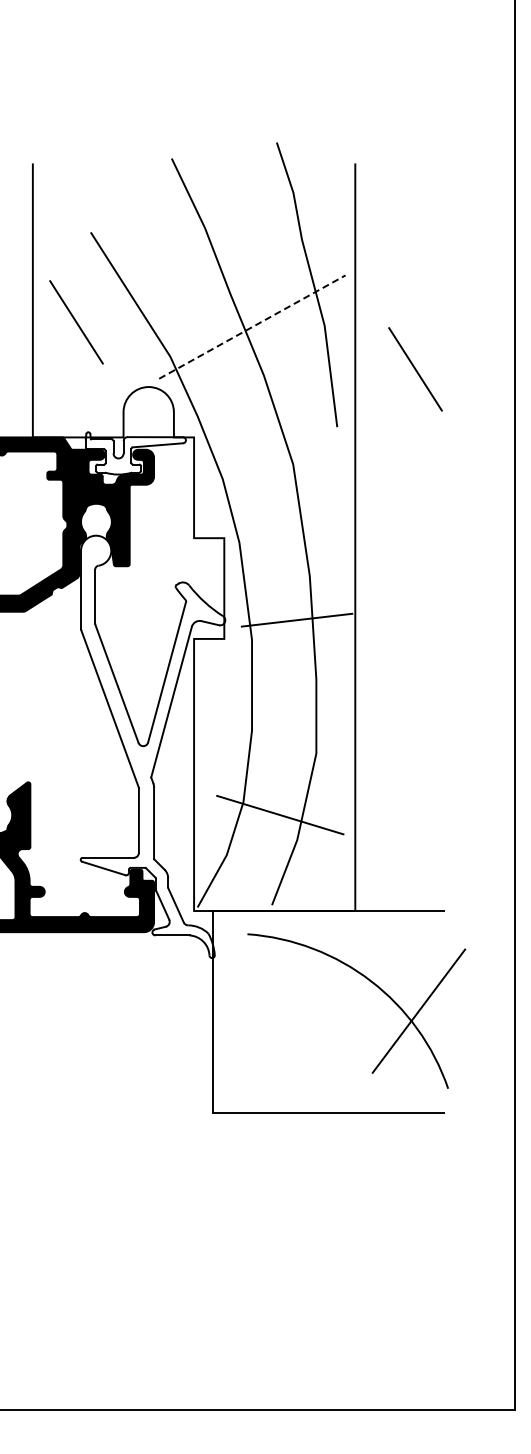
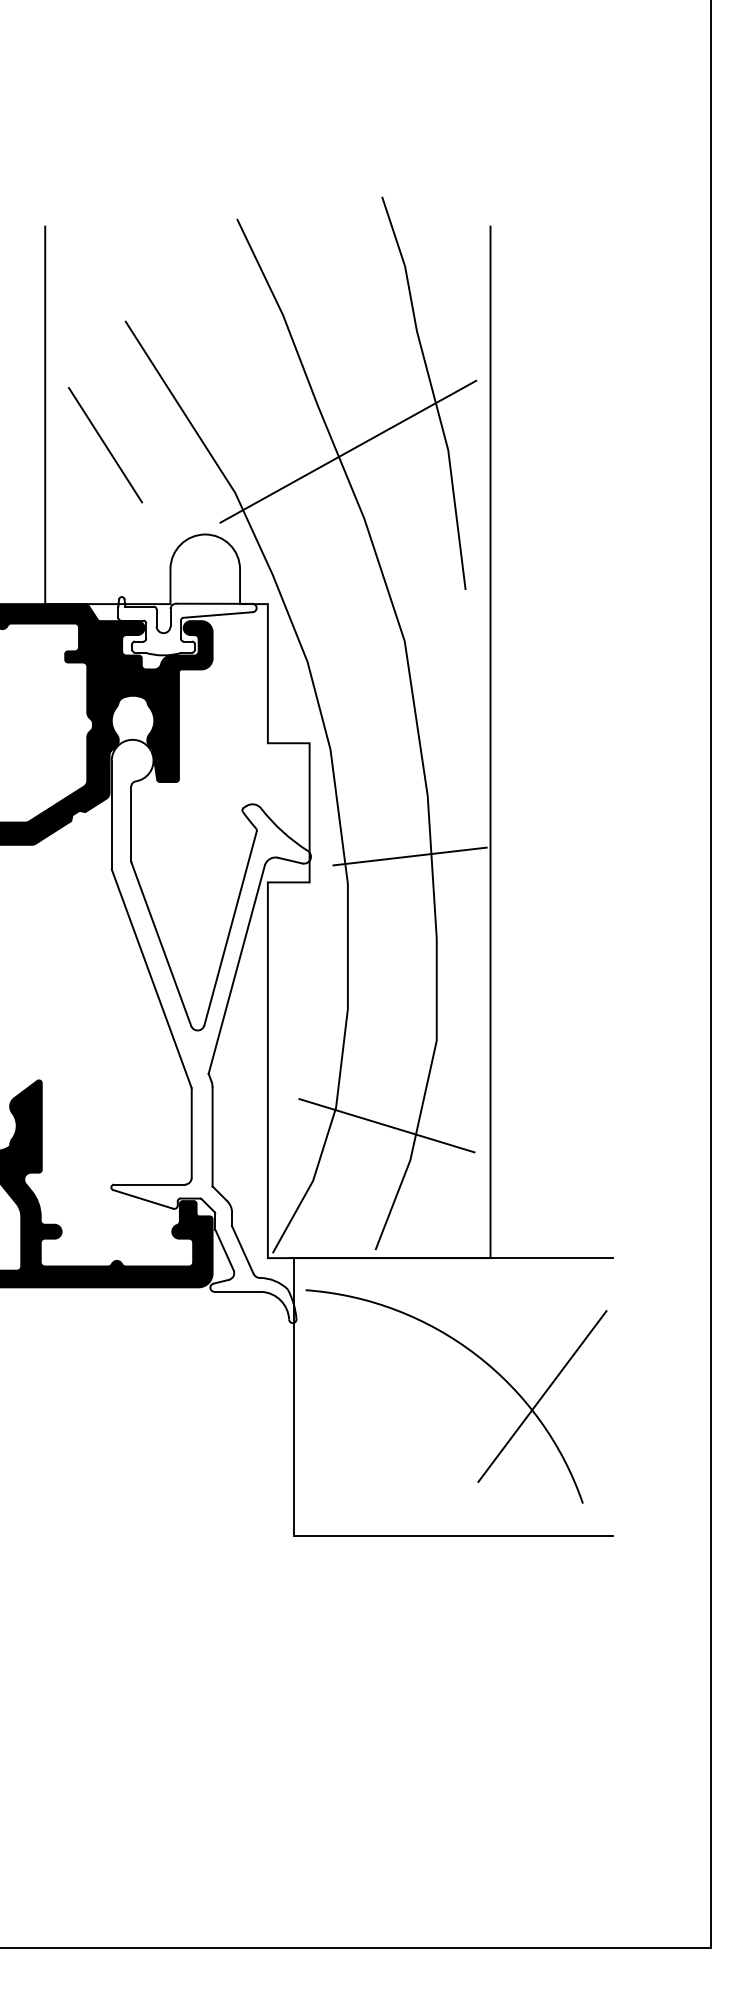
line: (252, 327) -> (348, 452), dashed -> solid
line: (415, 369) -> (573, 510), removed
part: (374, 985) -> (481, 1360), moved

